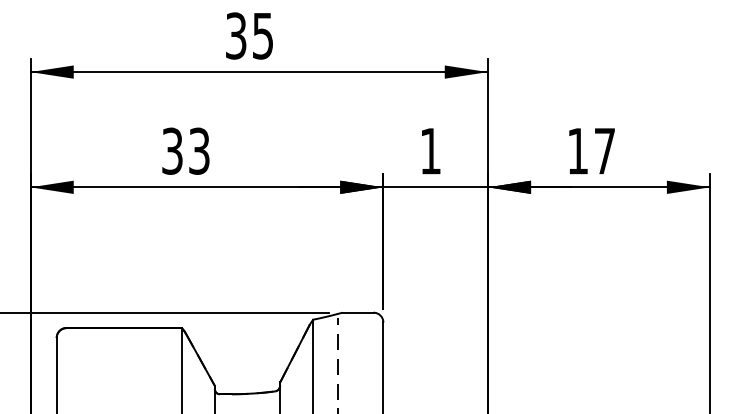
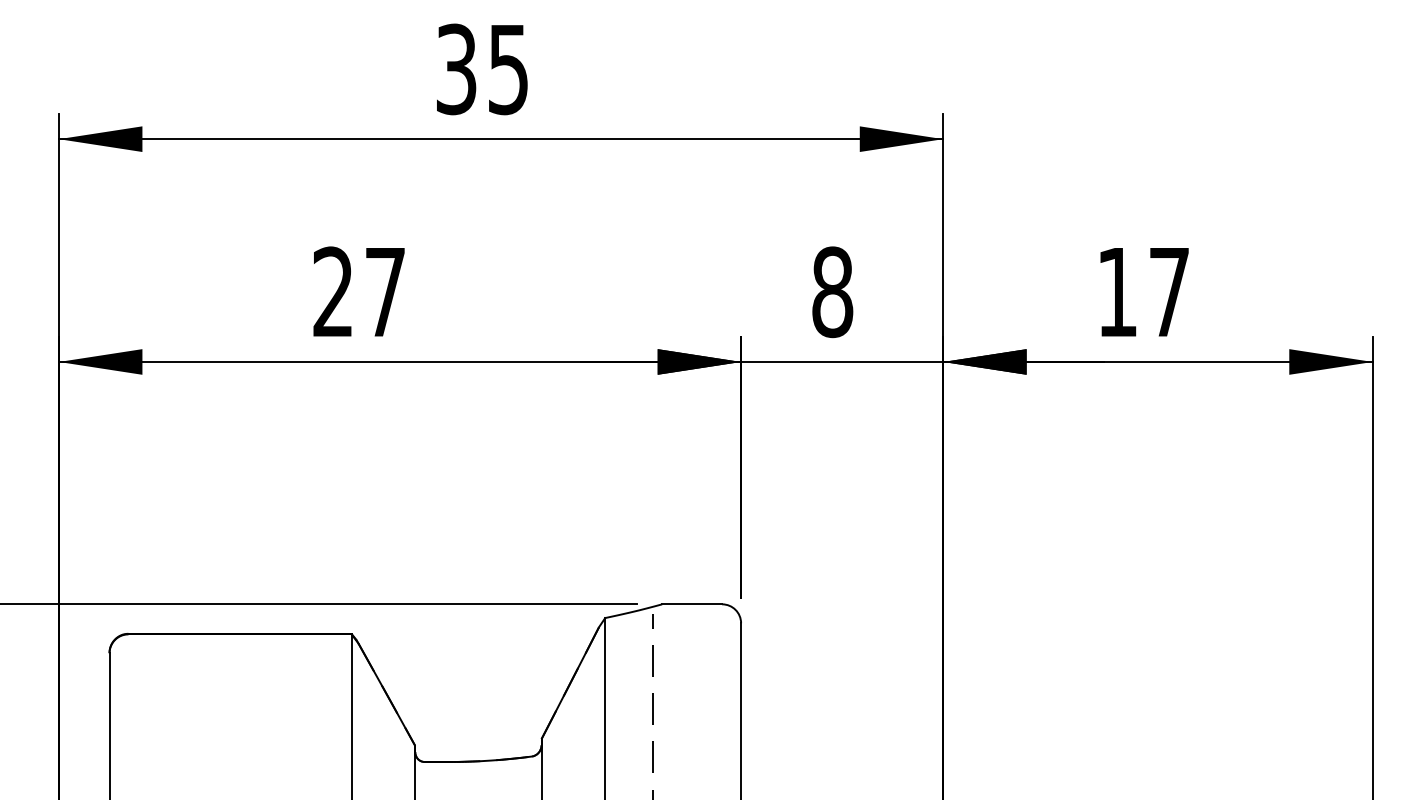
text: (185, 150) -> (358, 290), 33 -> 27
text: (430, 150) -> (832, 290), 1 -> 8

